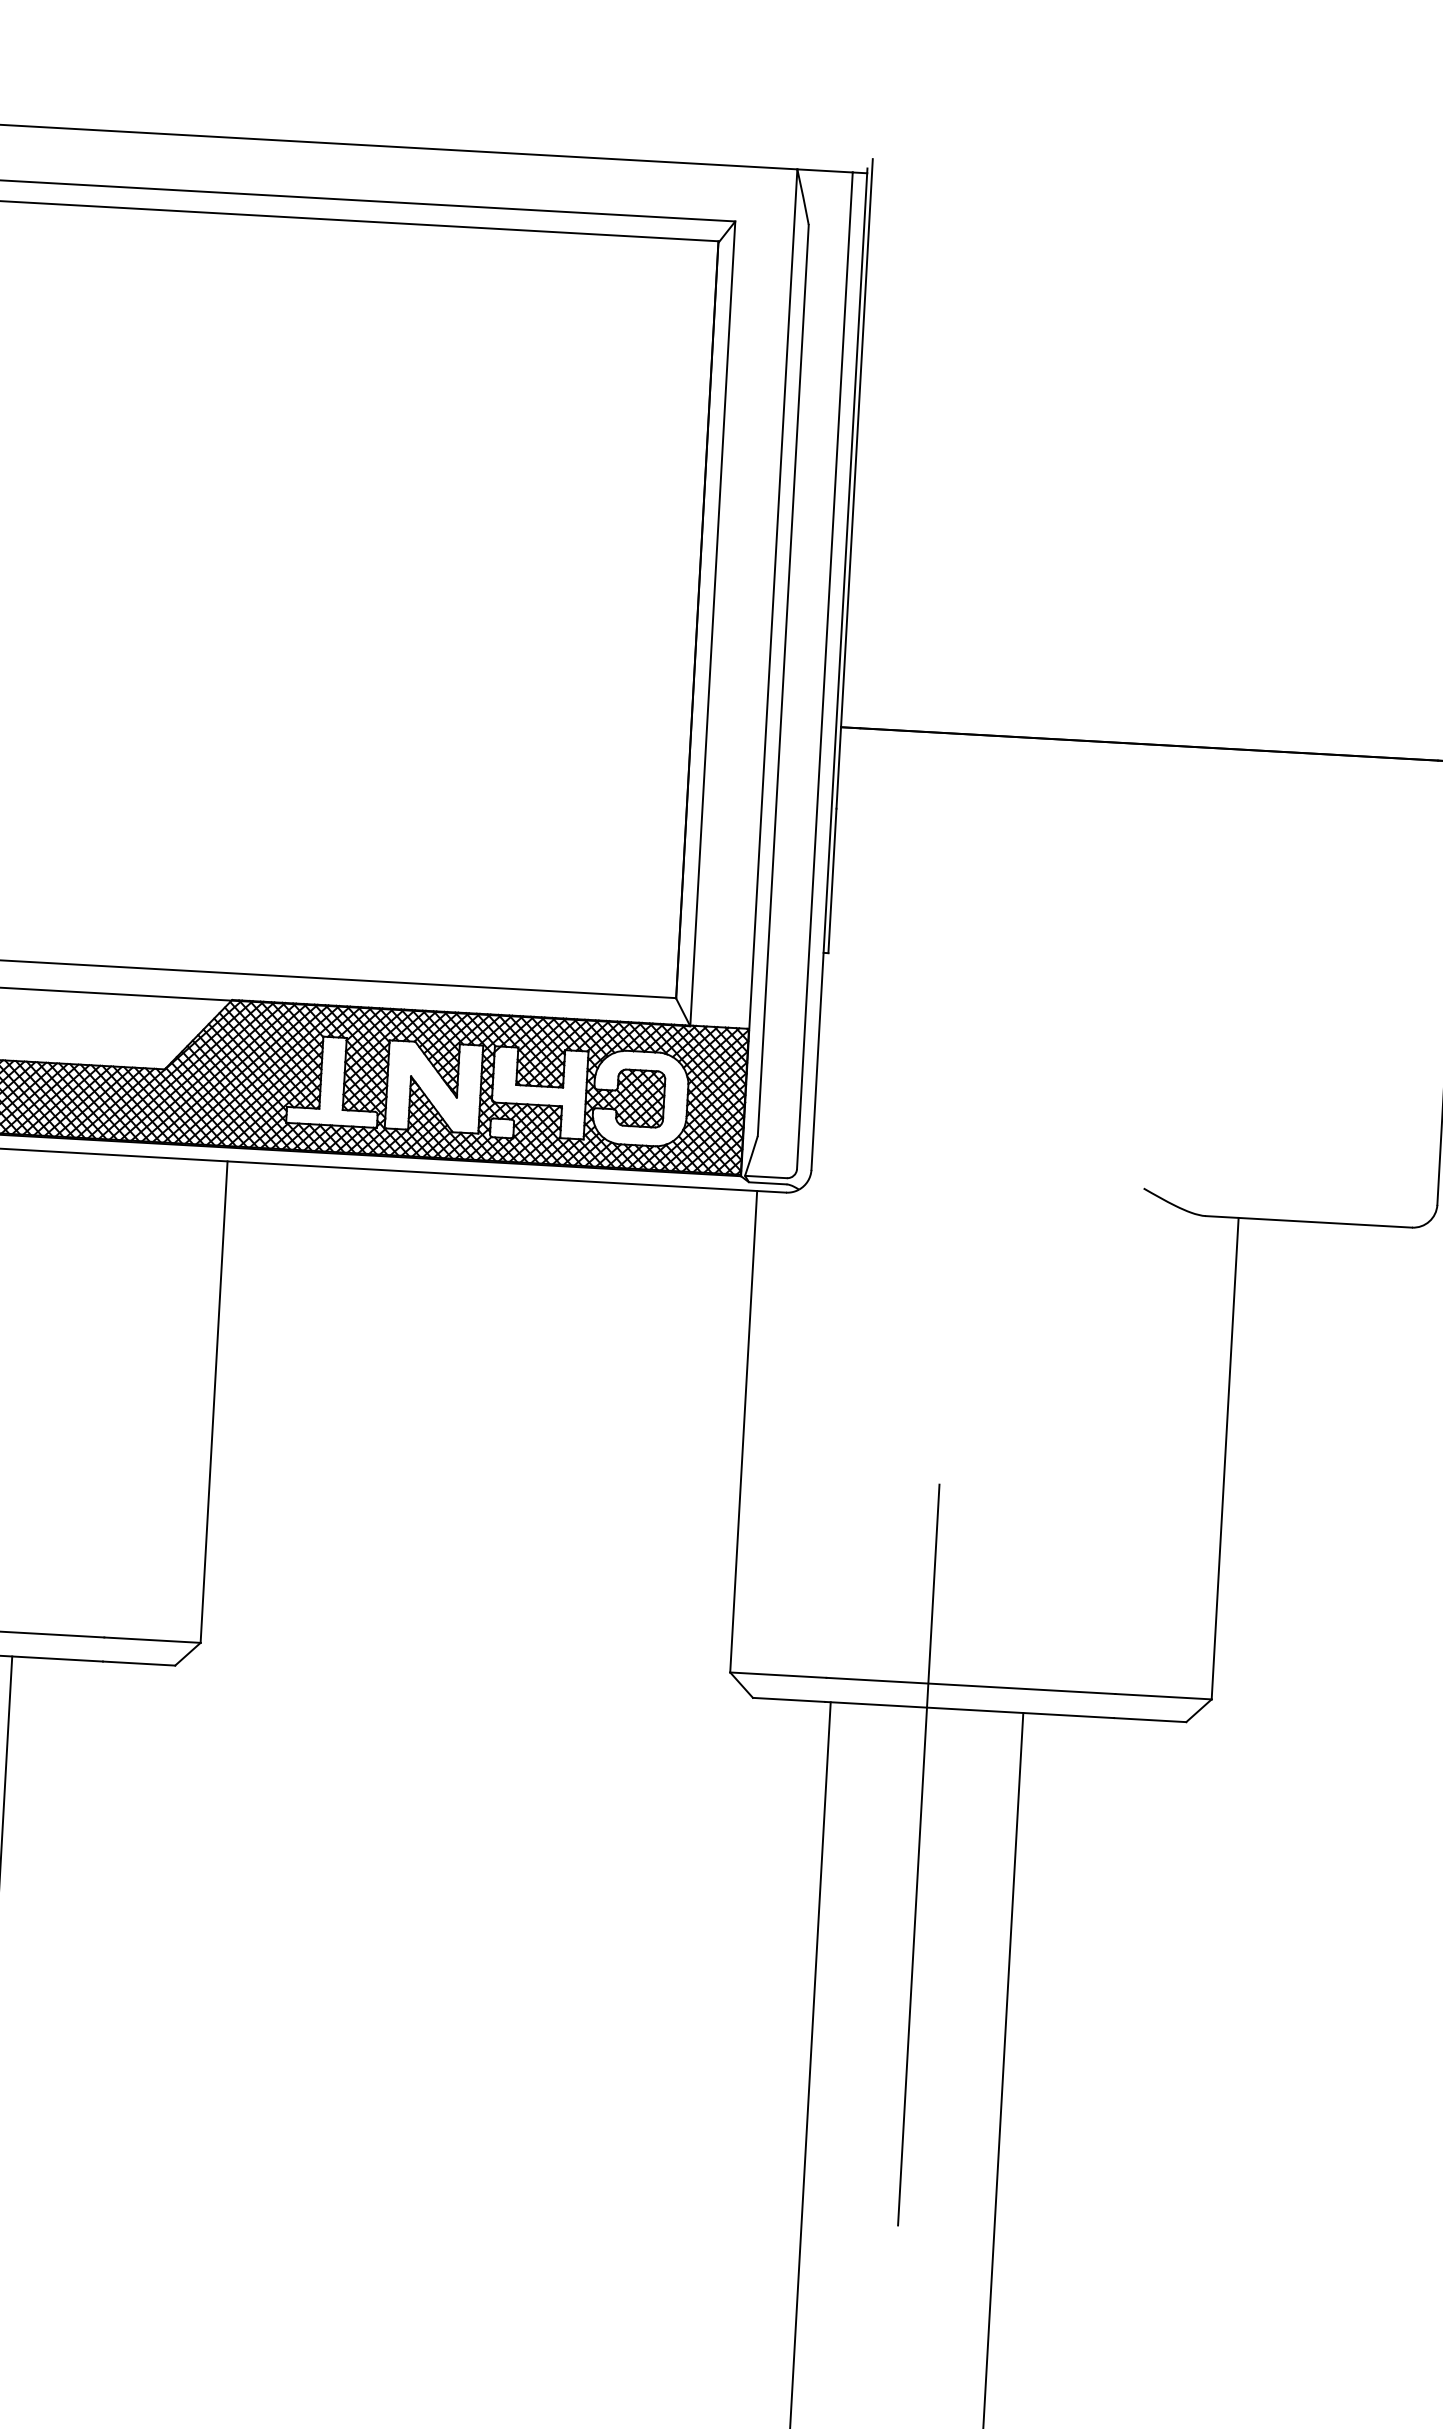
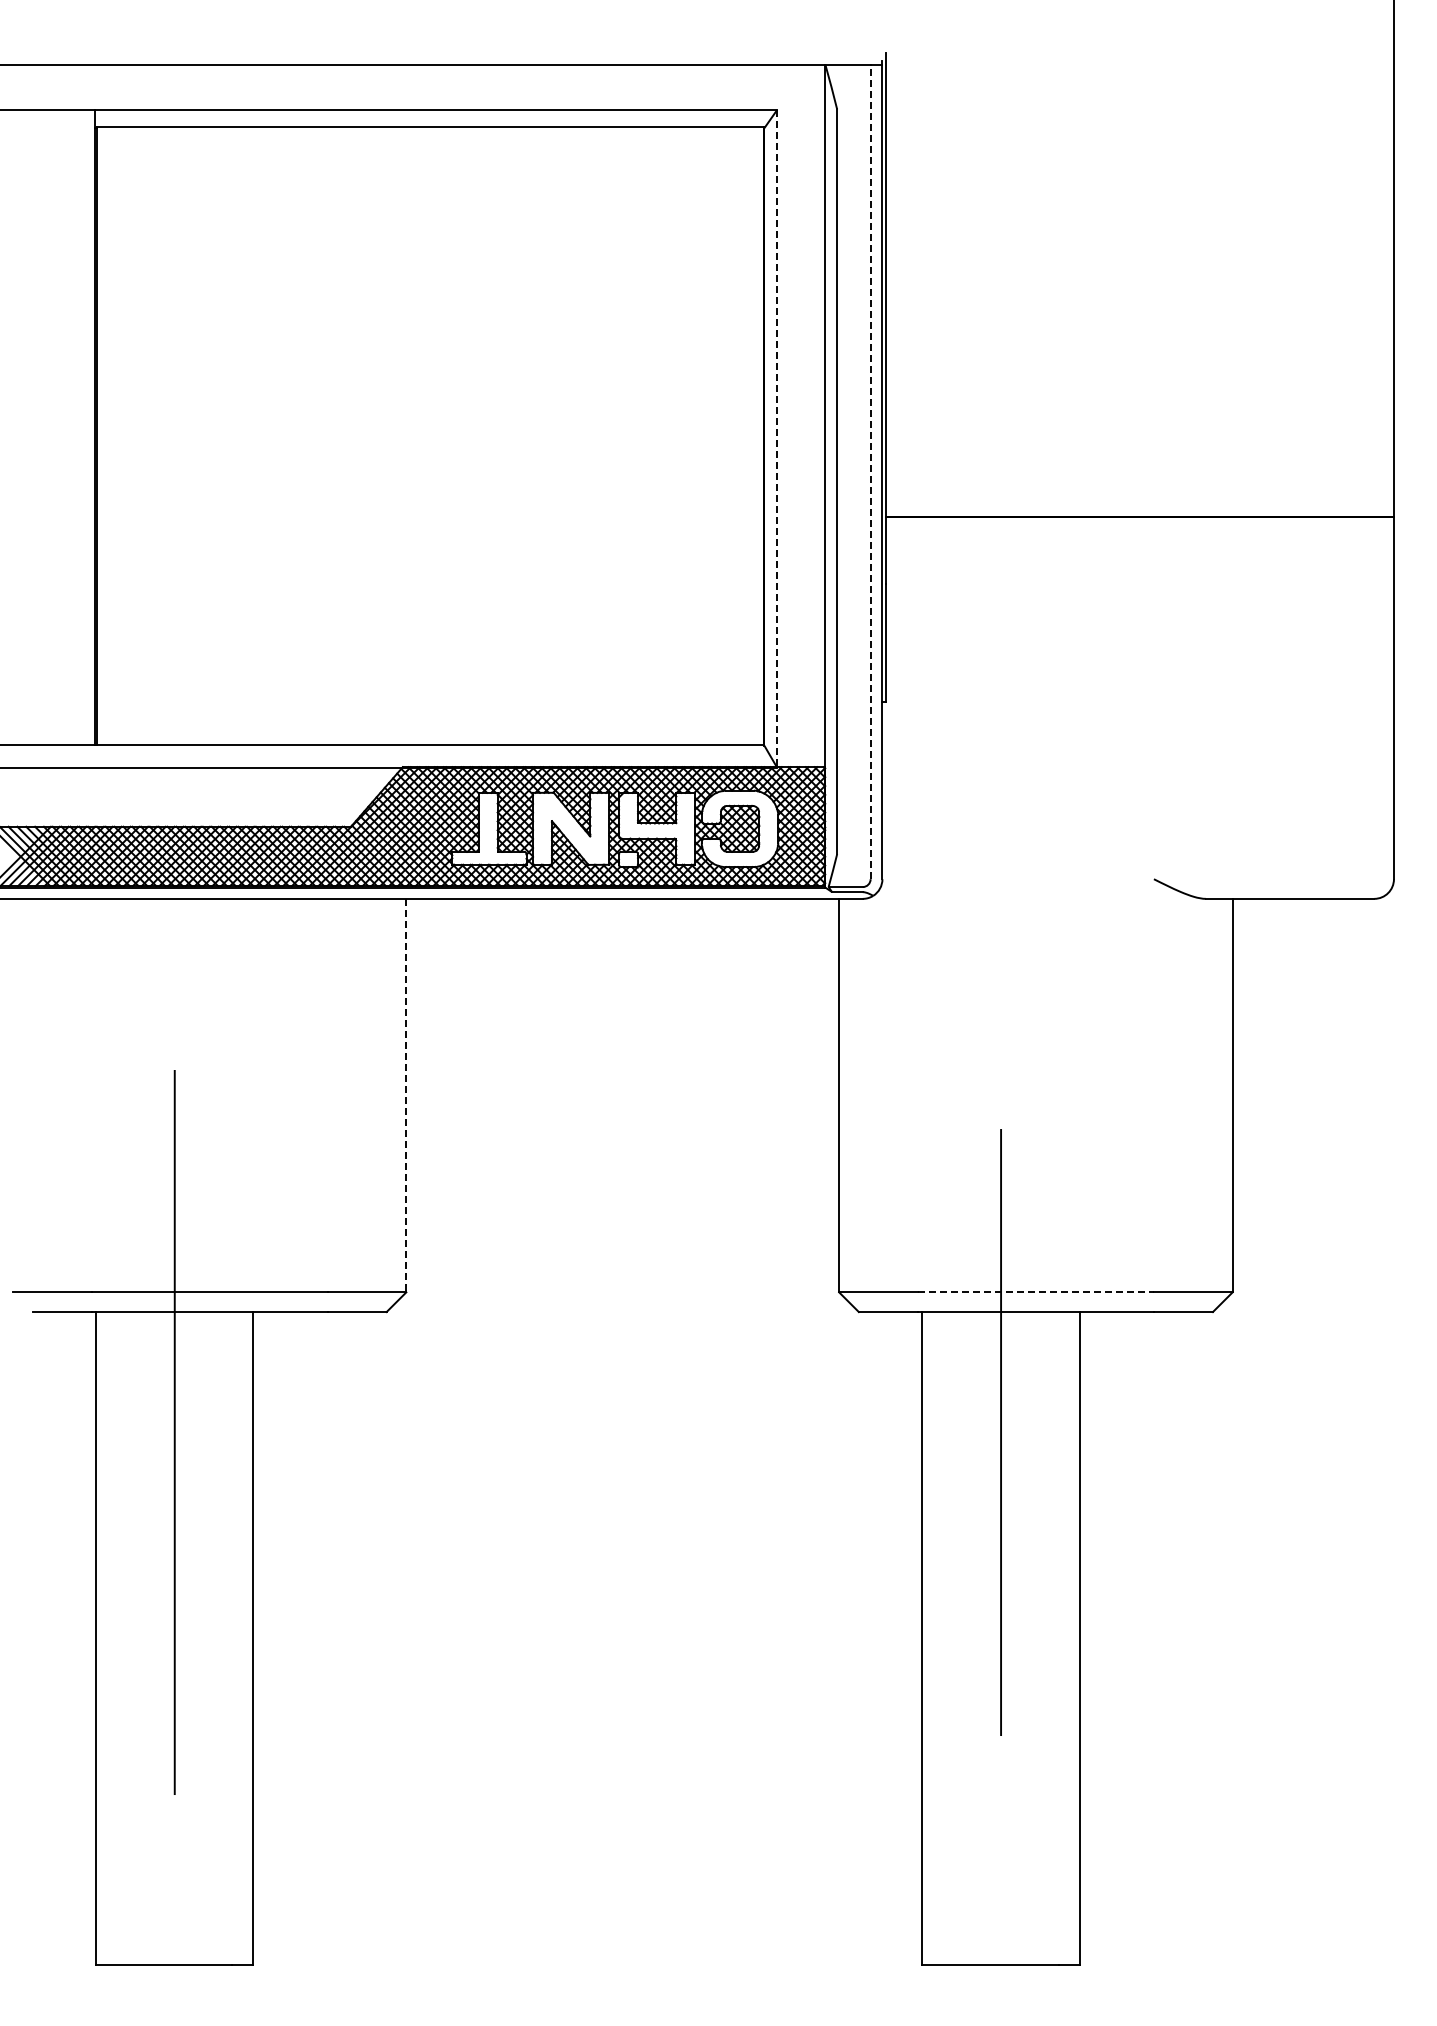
line: (713, 623) -> (777, 438), solid -> dashed
line: (824, 670) -> (870, 471), solid -> dashed
line: (214, 1401) -> (406, 1095), solid -> dashed
line: (971, 1686) -> (1036, 1292), solid -> dashed

